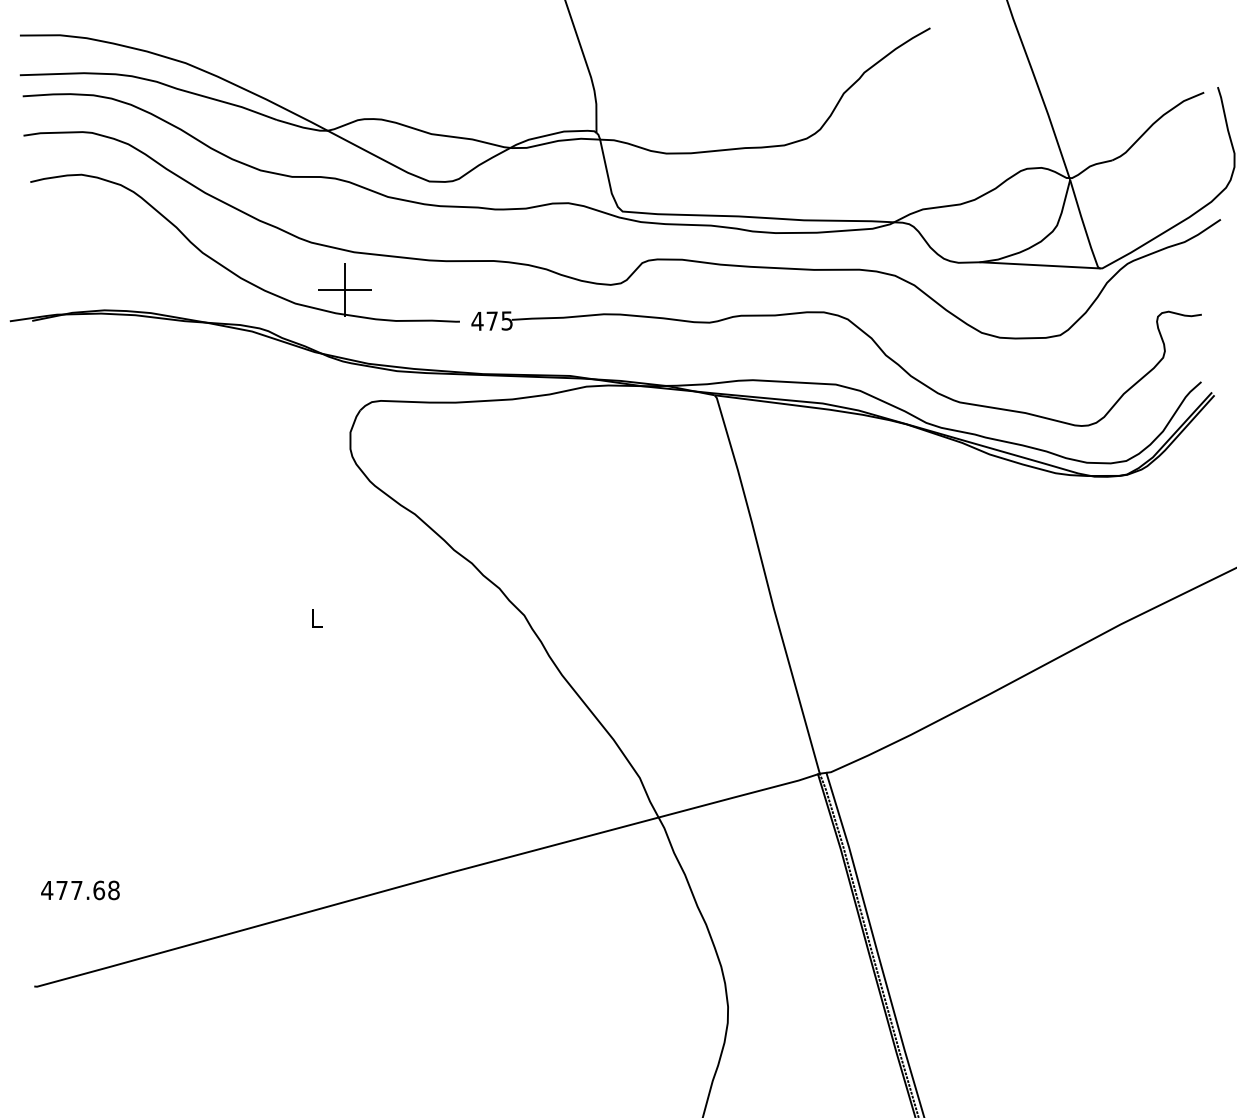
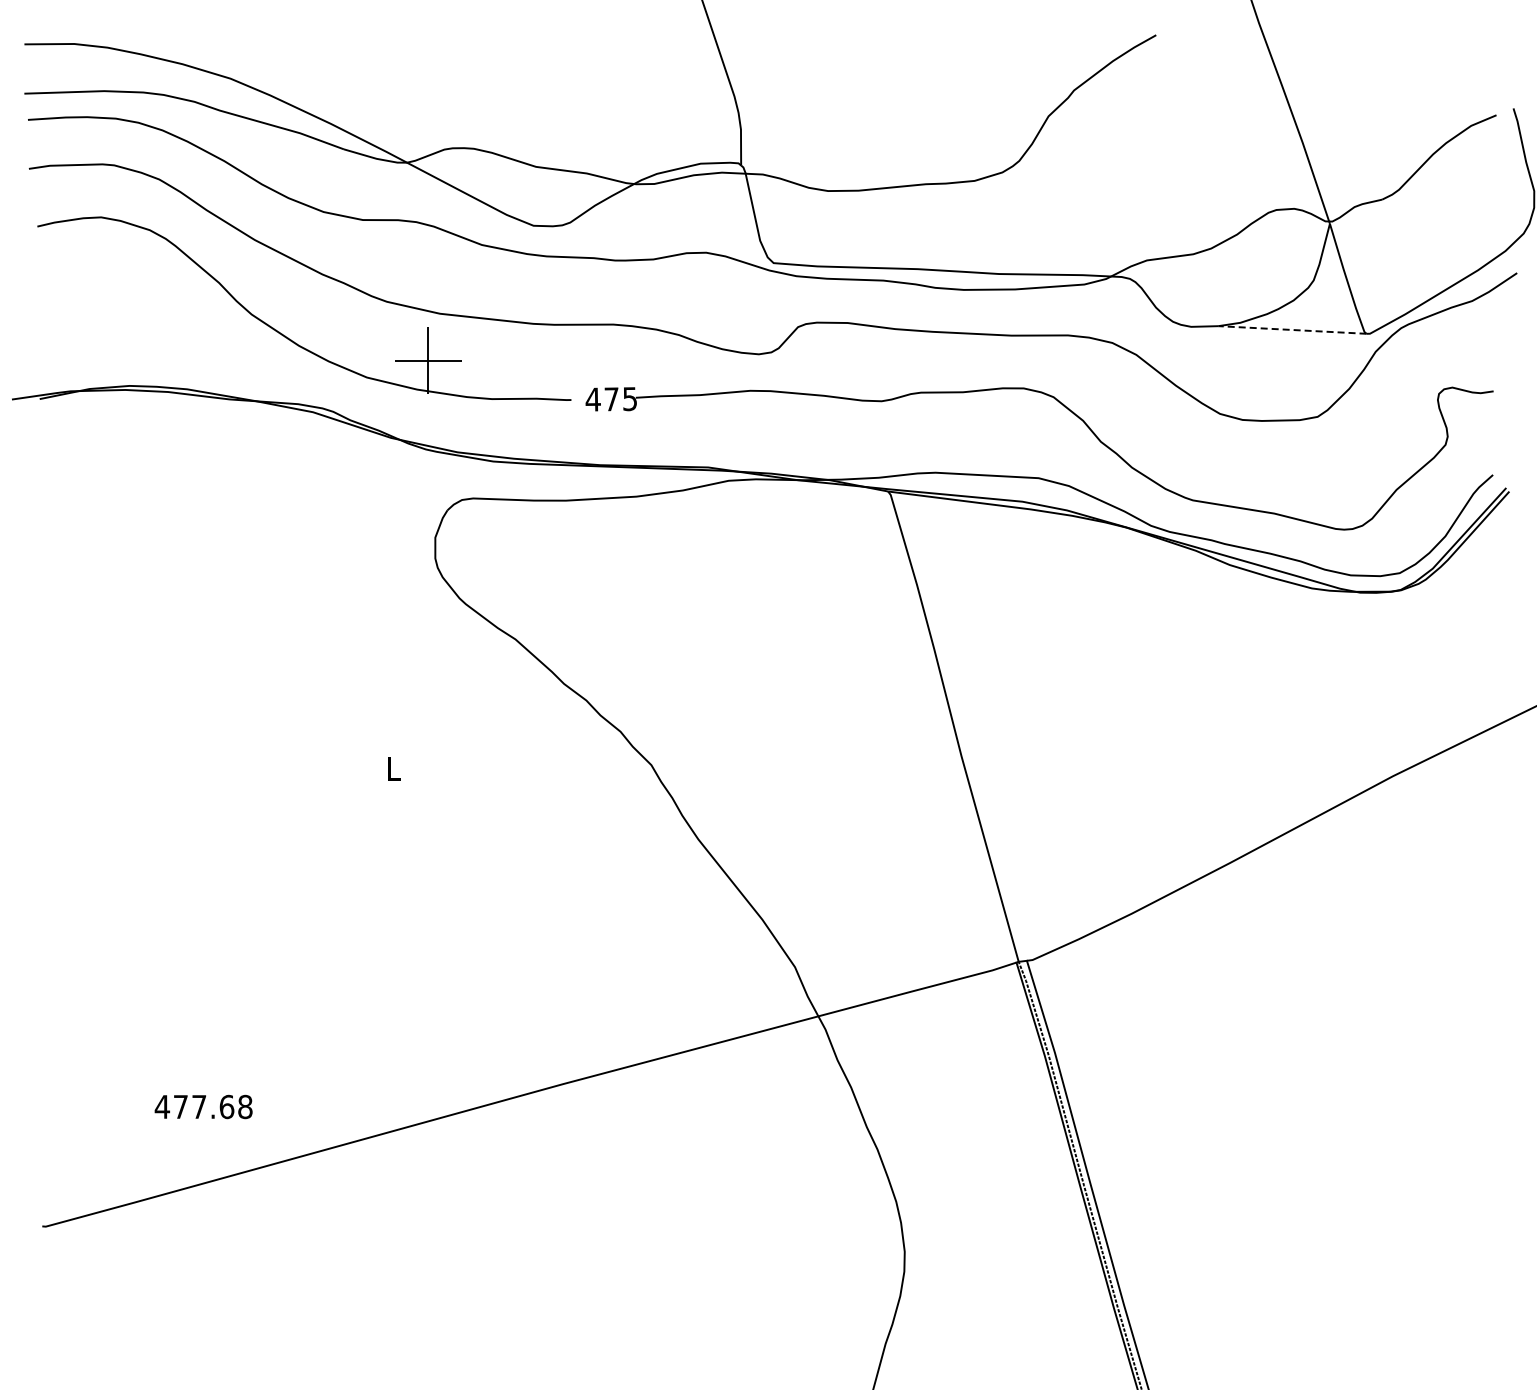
line: (1039, 264) -> (1291, 329), solid -> dashed
text: (80, 890) -> (203, 1106), moved

